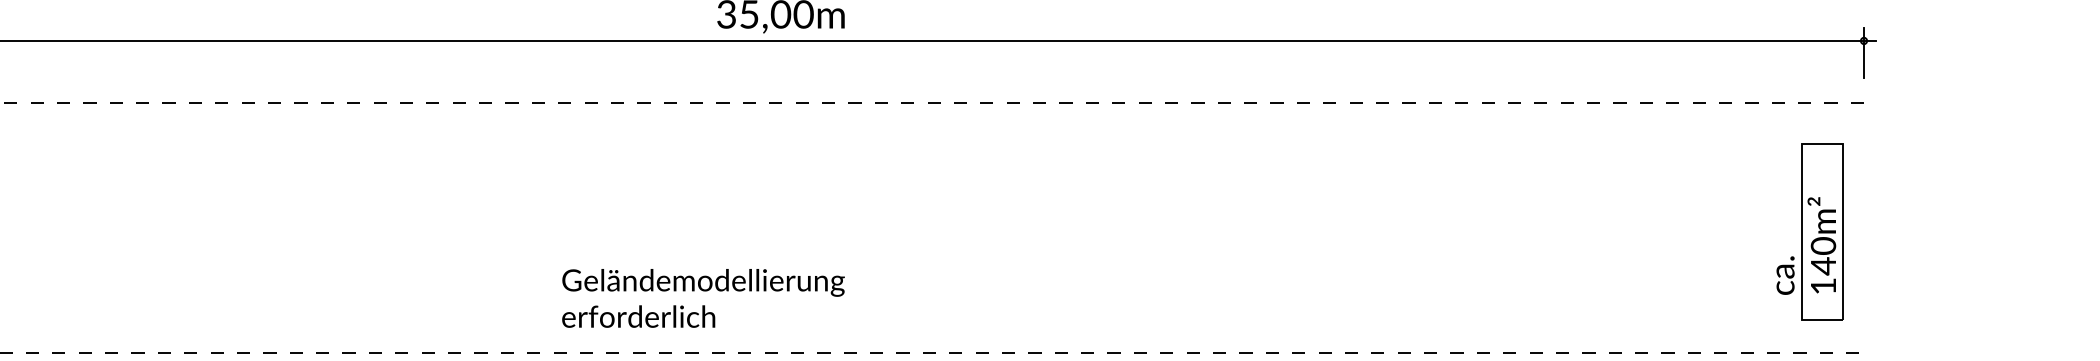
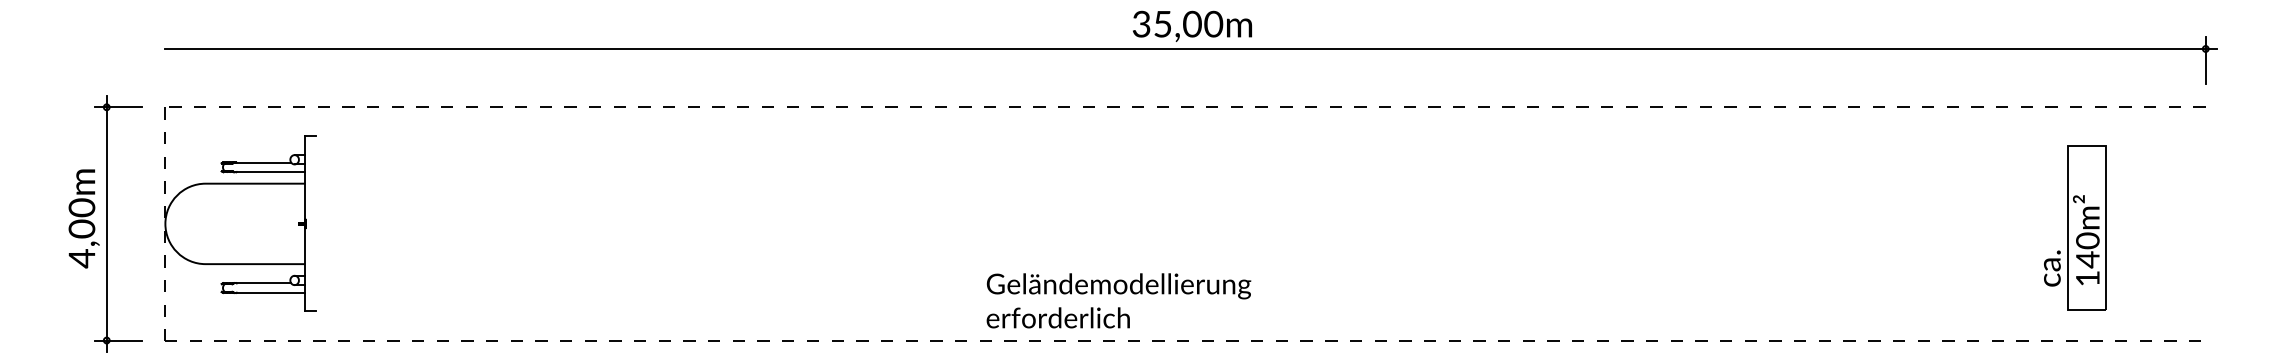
part: (1810, 231) -> (2075, 227), moved
text: (703, 298) -> (1118, 300), moved

